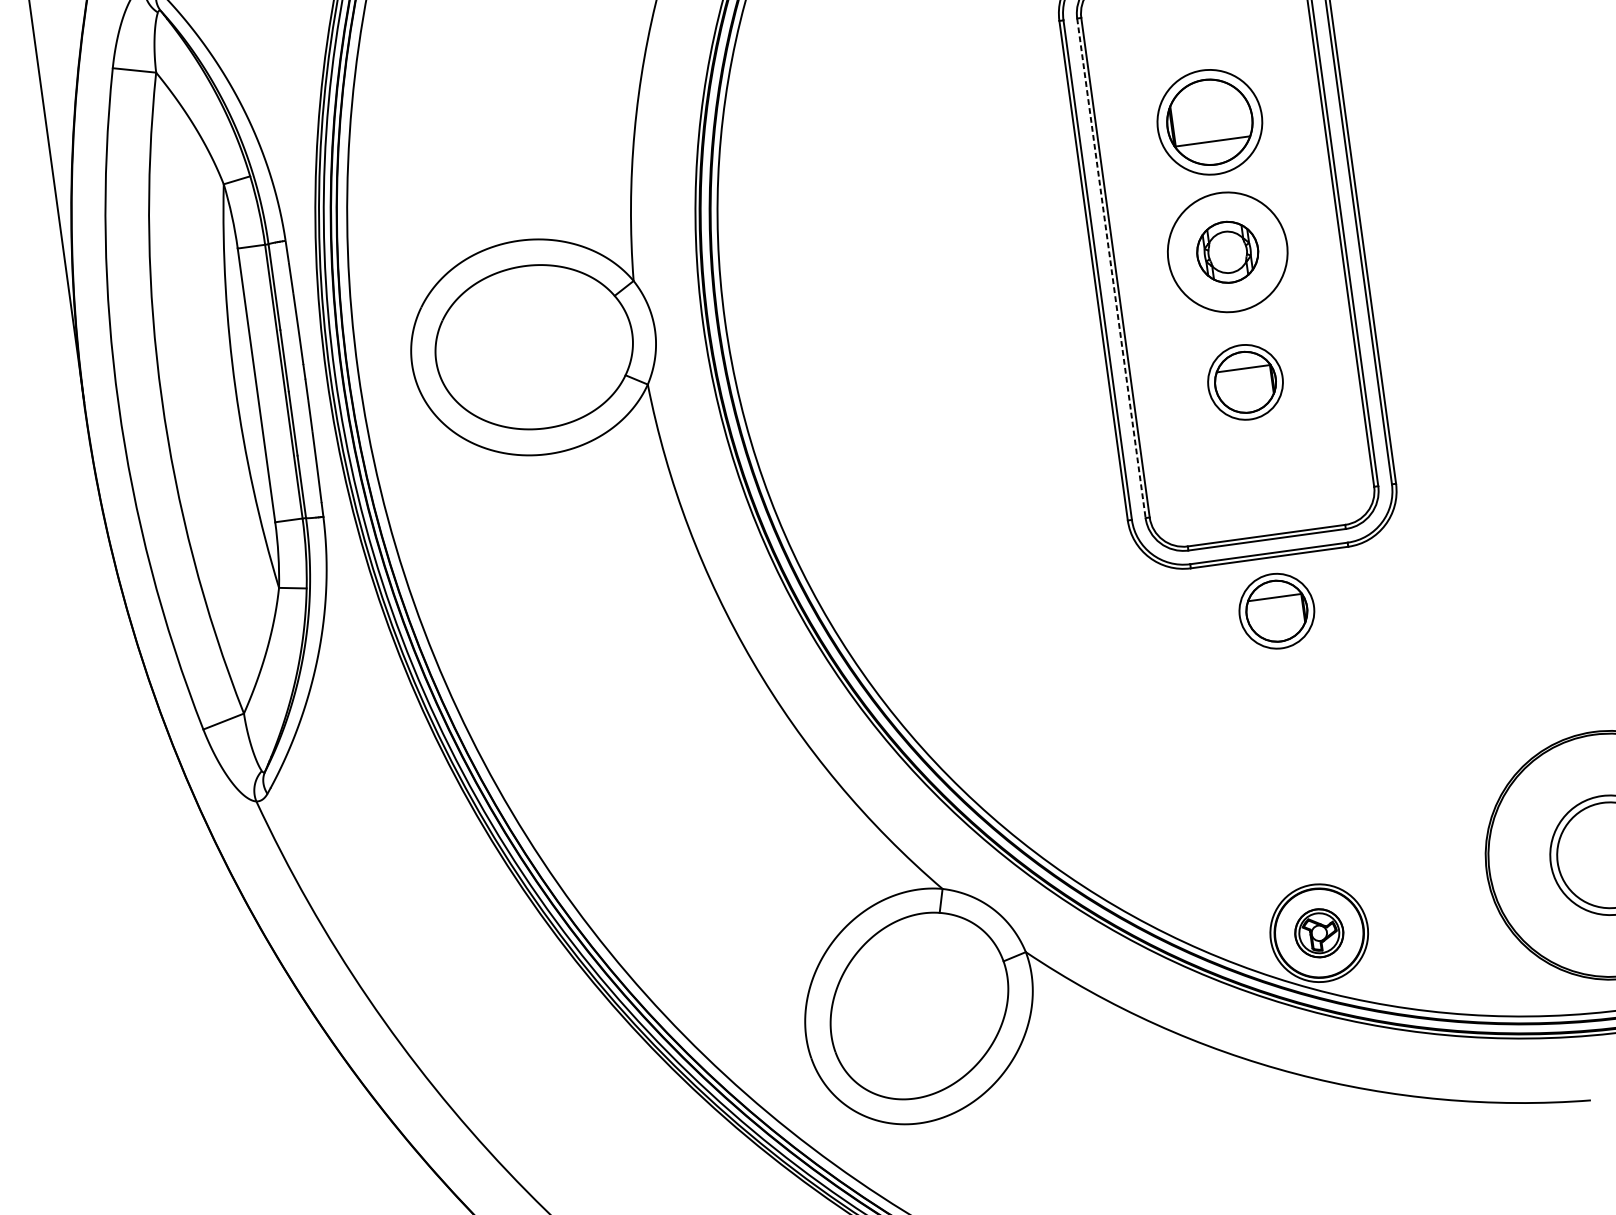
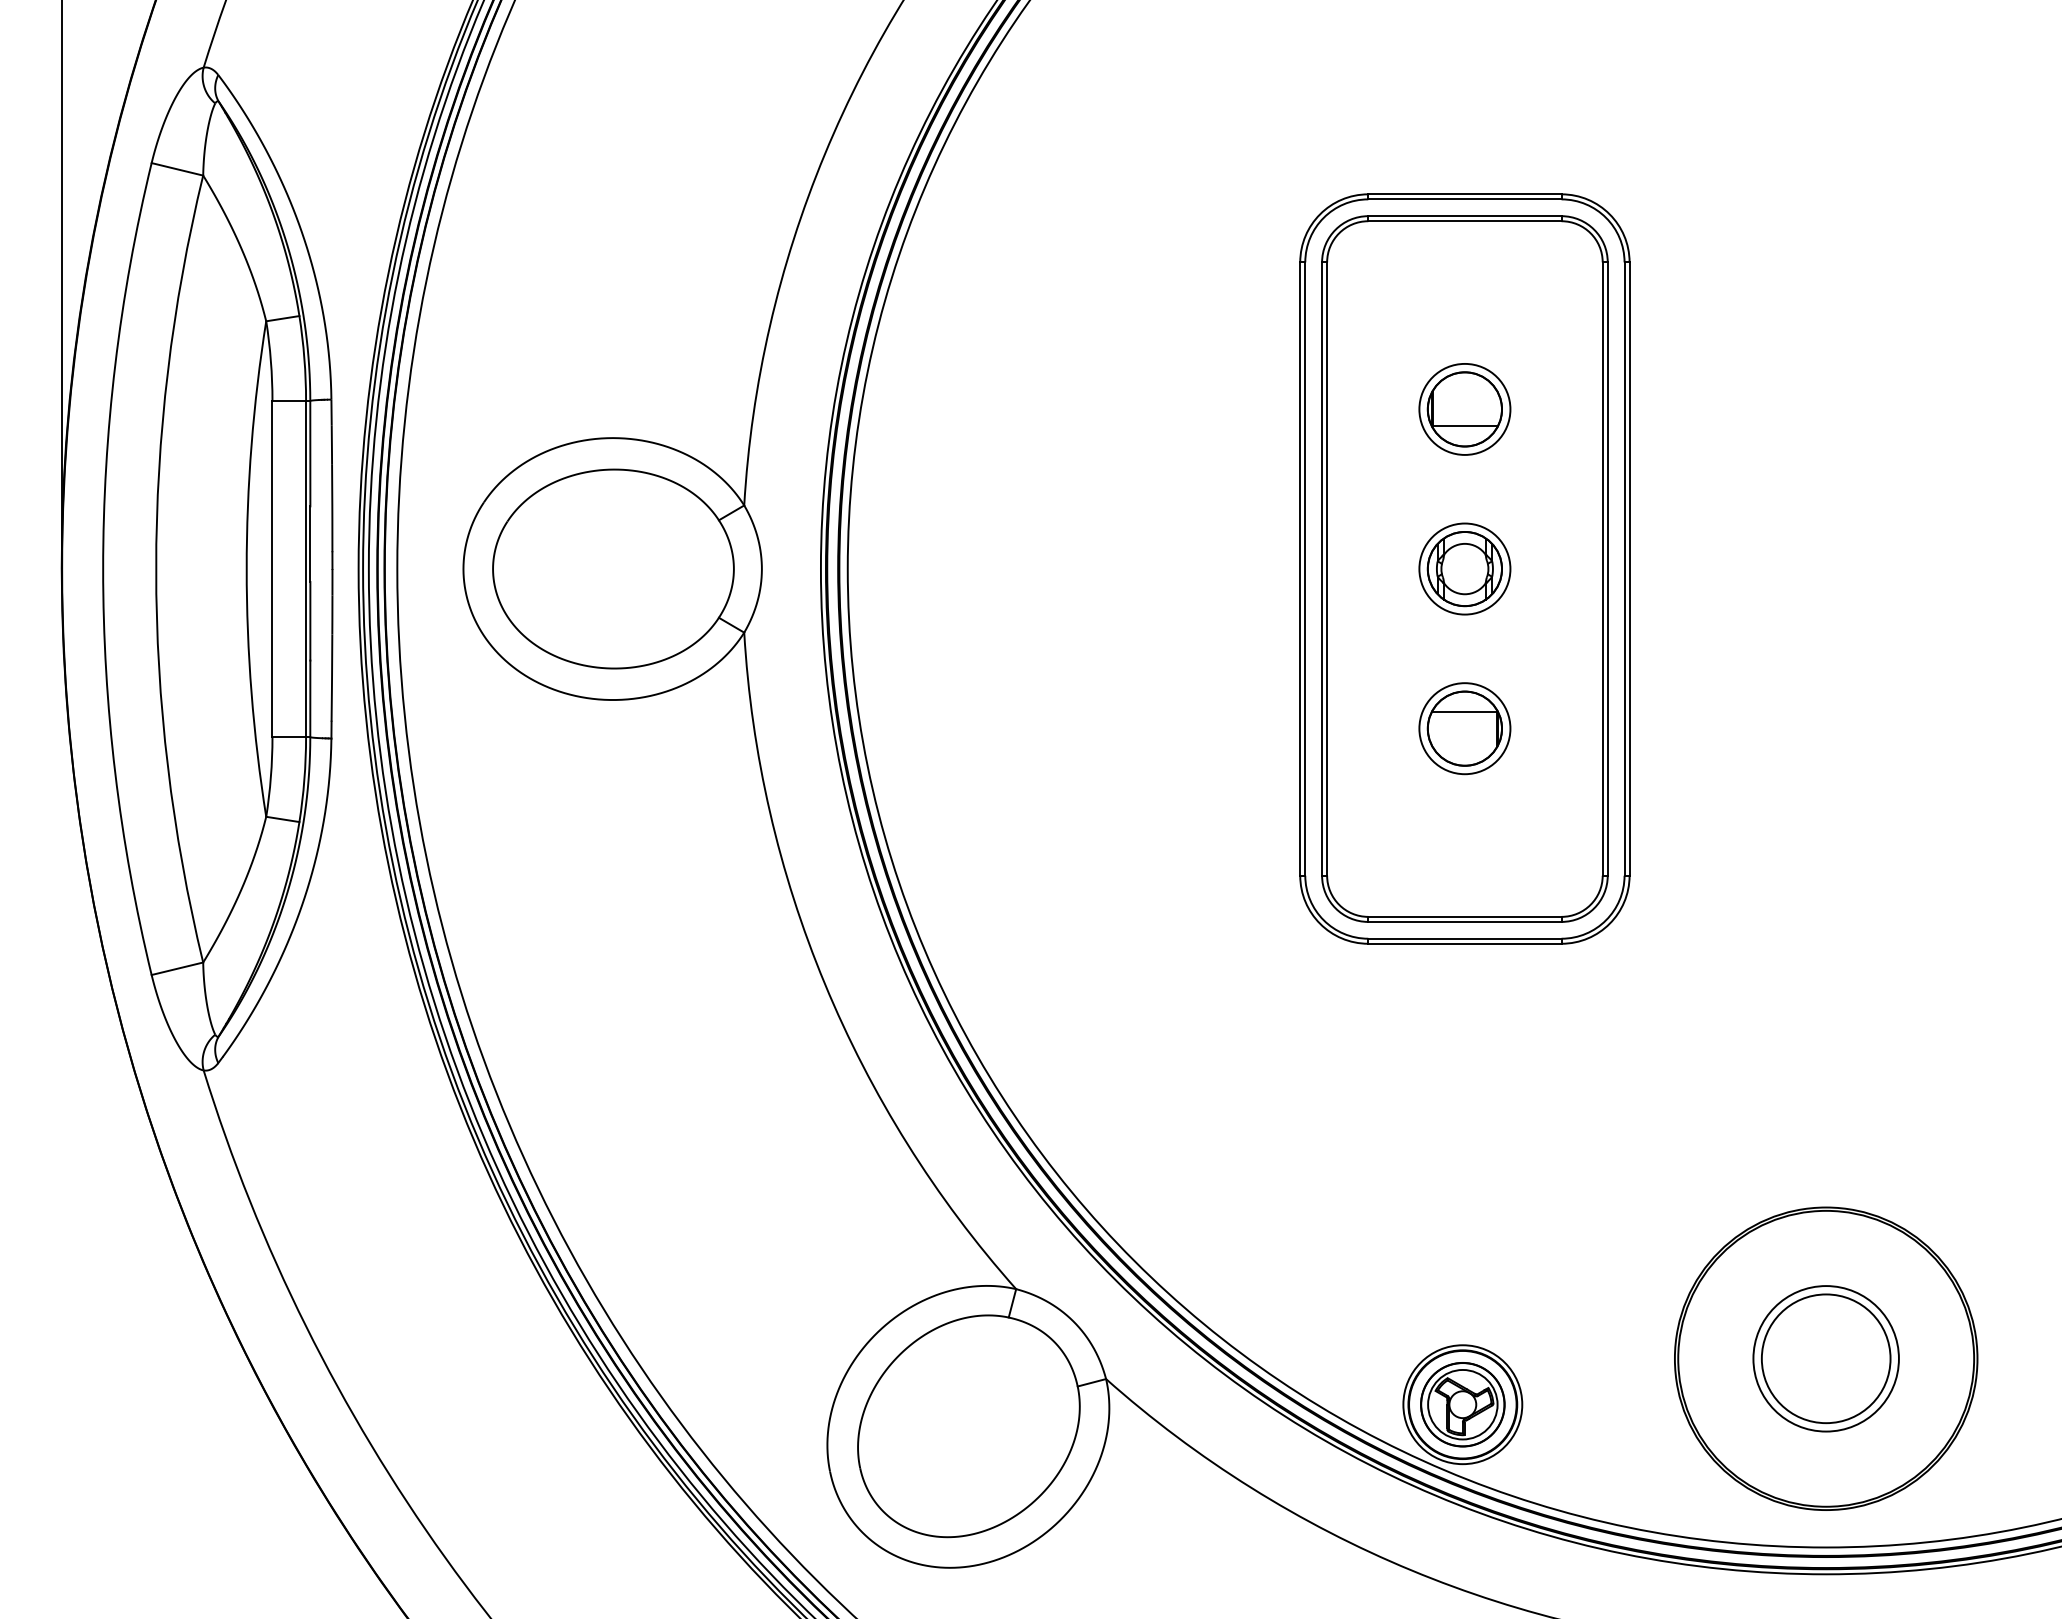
part: (1209, 122) -> (1464, 409), size x0.71
circle: (1227, 251) -> (1464, 568), size x0.62
line: (1111, 268) -> (1322, 569), dashed -> solid
part: (1276, 611) -> (1464, 1009), removed
part: (1318, 933) -> (1462, 1404), size x1.43

